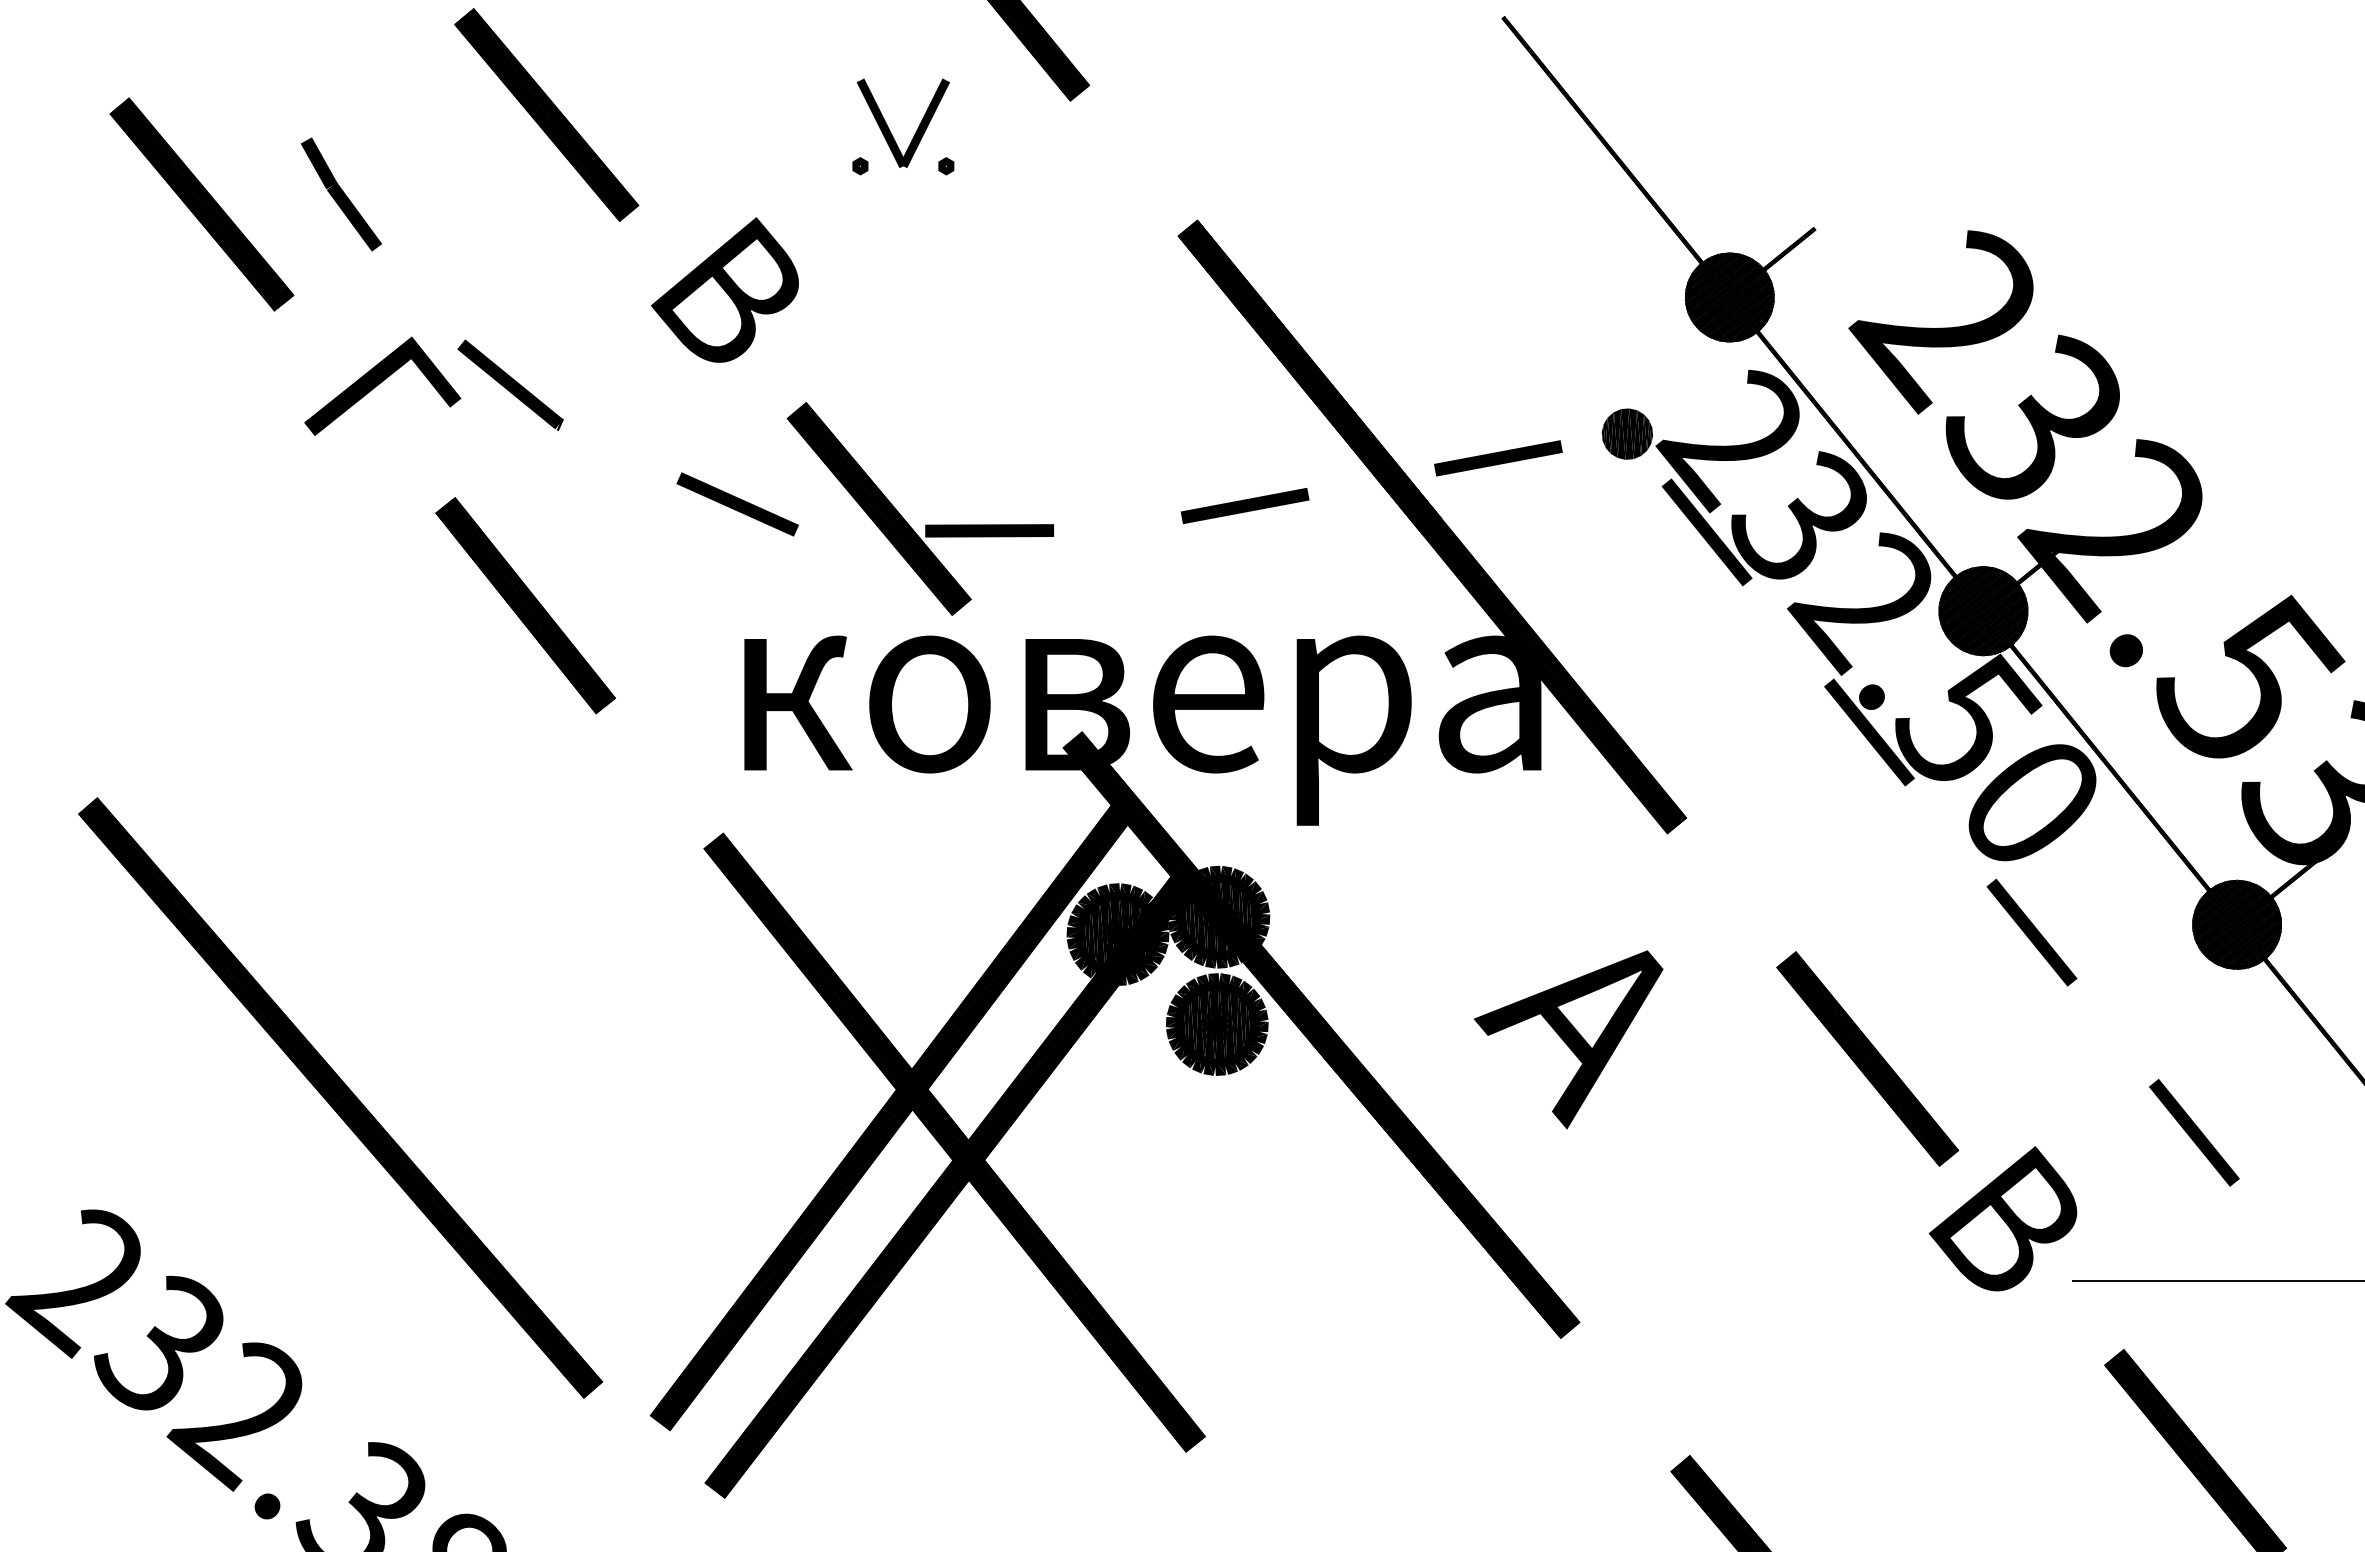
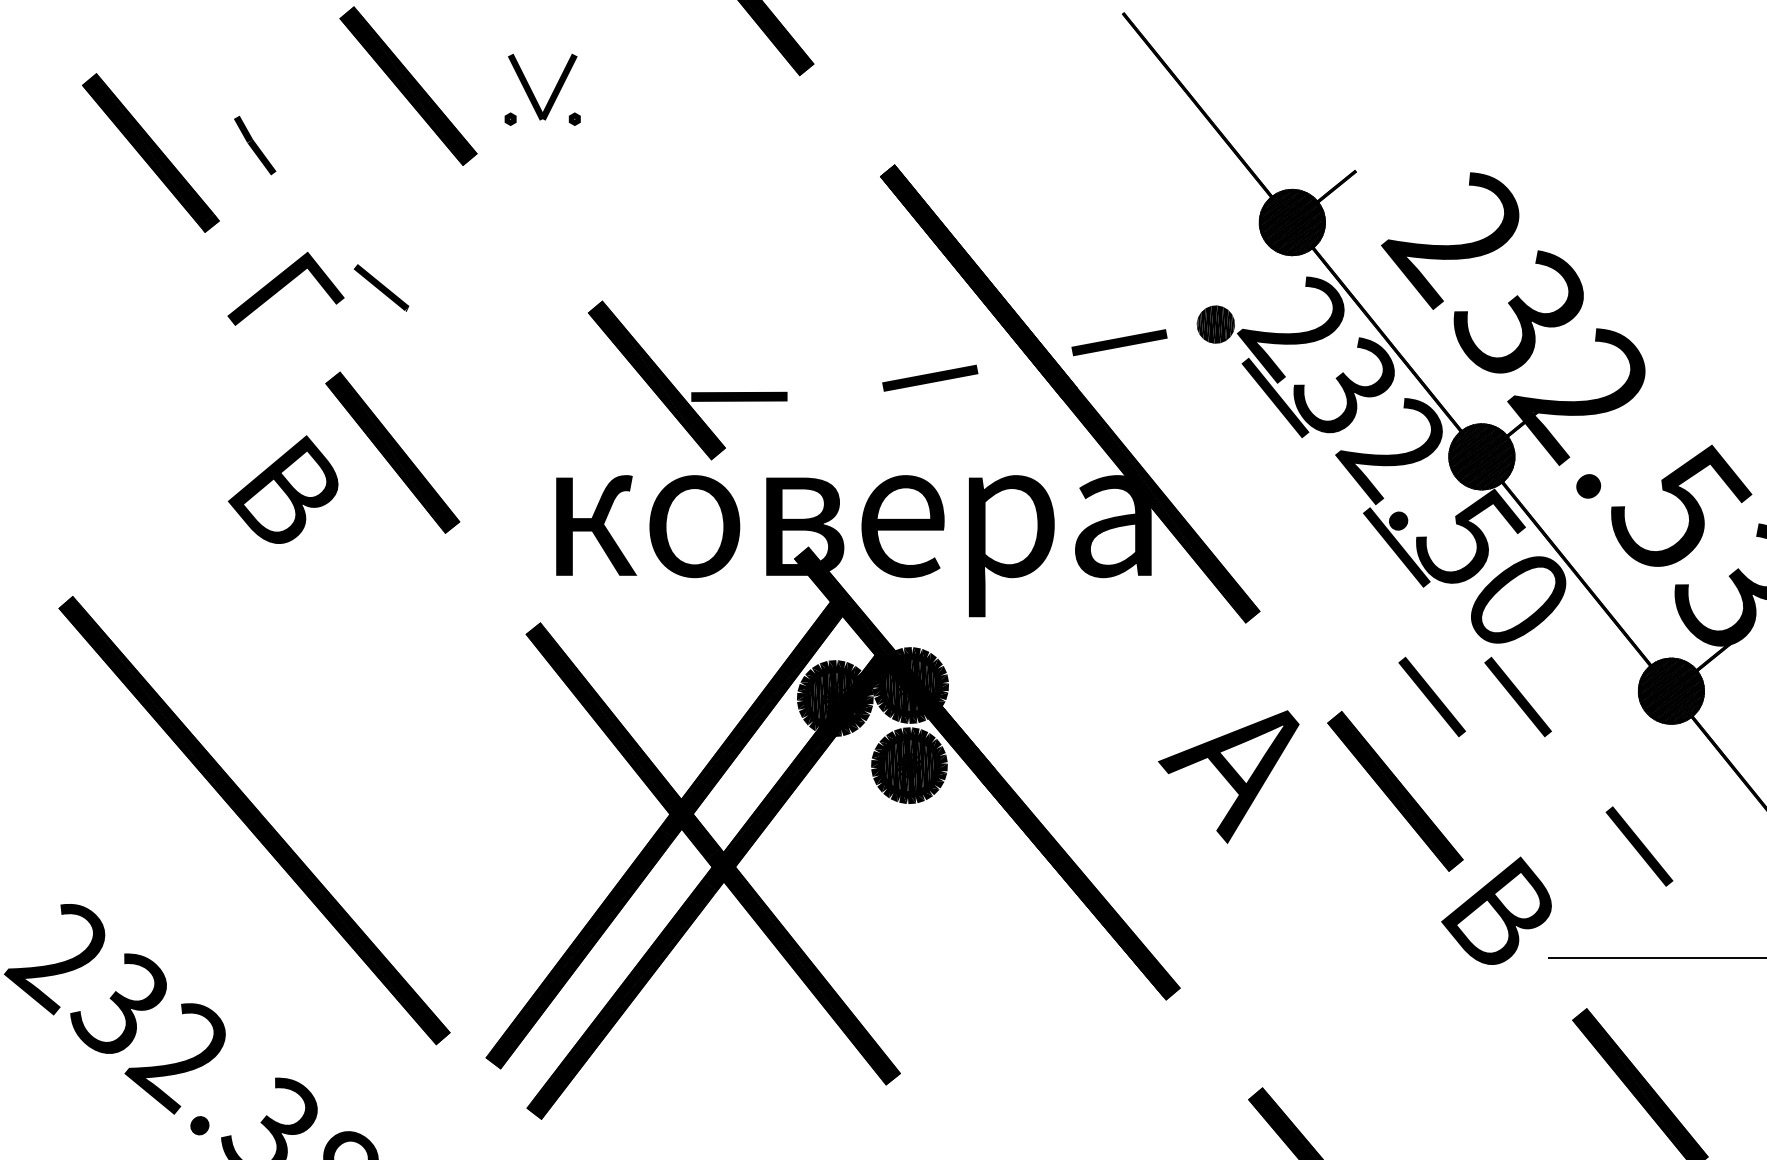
part: (891, 132) -> (533, 94), moved
part: (341, 194) -> (255, 145), size x0.7
text: (724, 289) -> (282, 489), moved
part: (510, 384) -> (381, 287), size x0.7
line: (737, 504) -> (551, 377), removed
line: (1916, 932) -> (1431, 696), added
text: (1568, 1039) -> (1228, 776), moved

